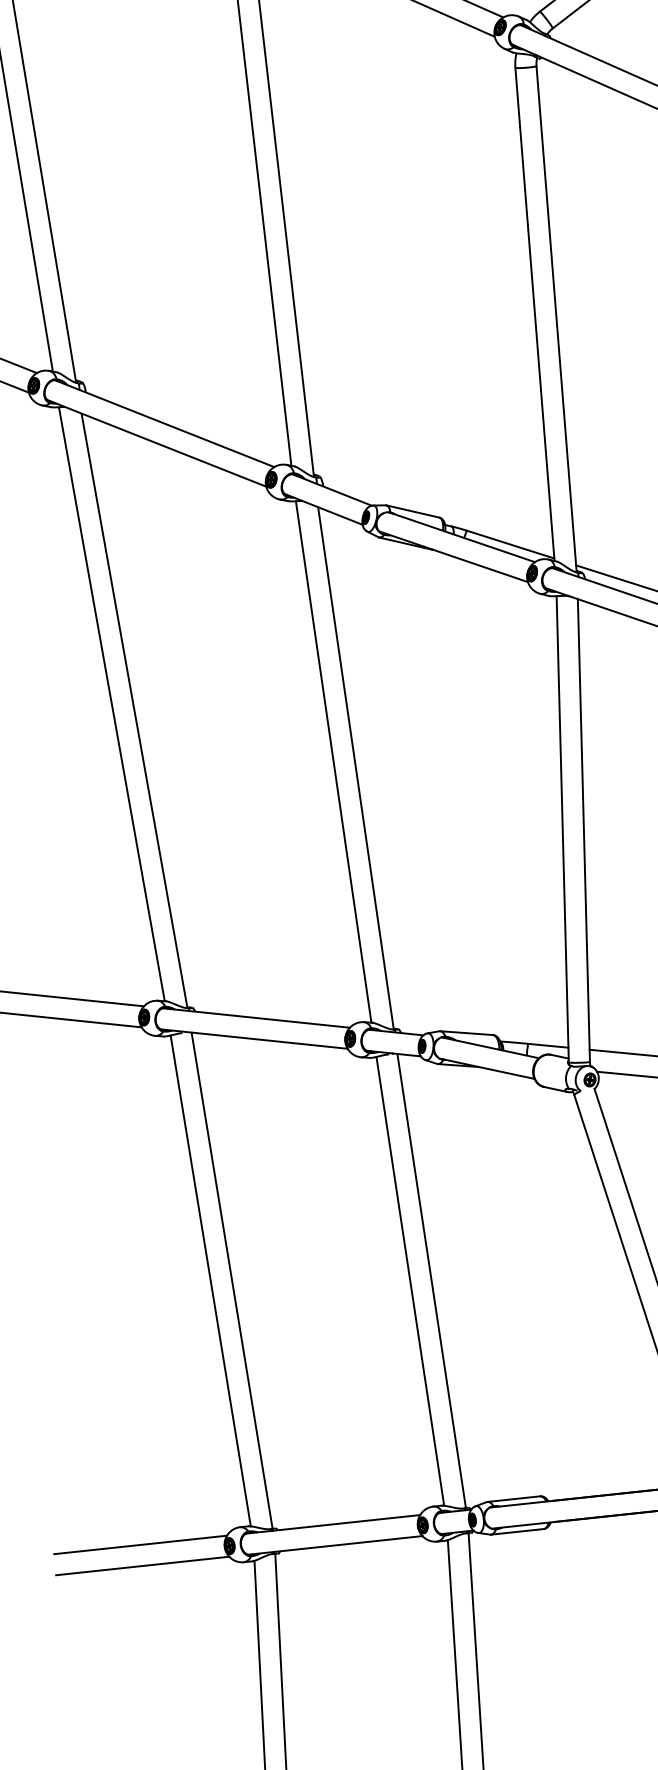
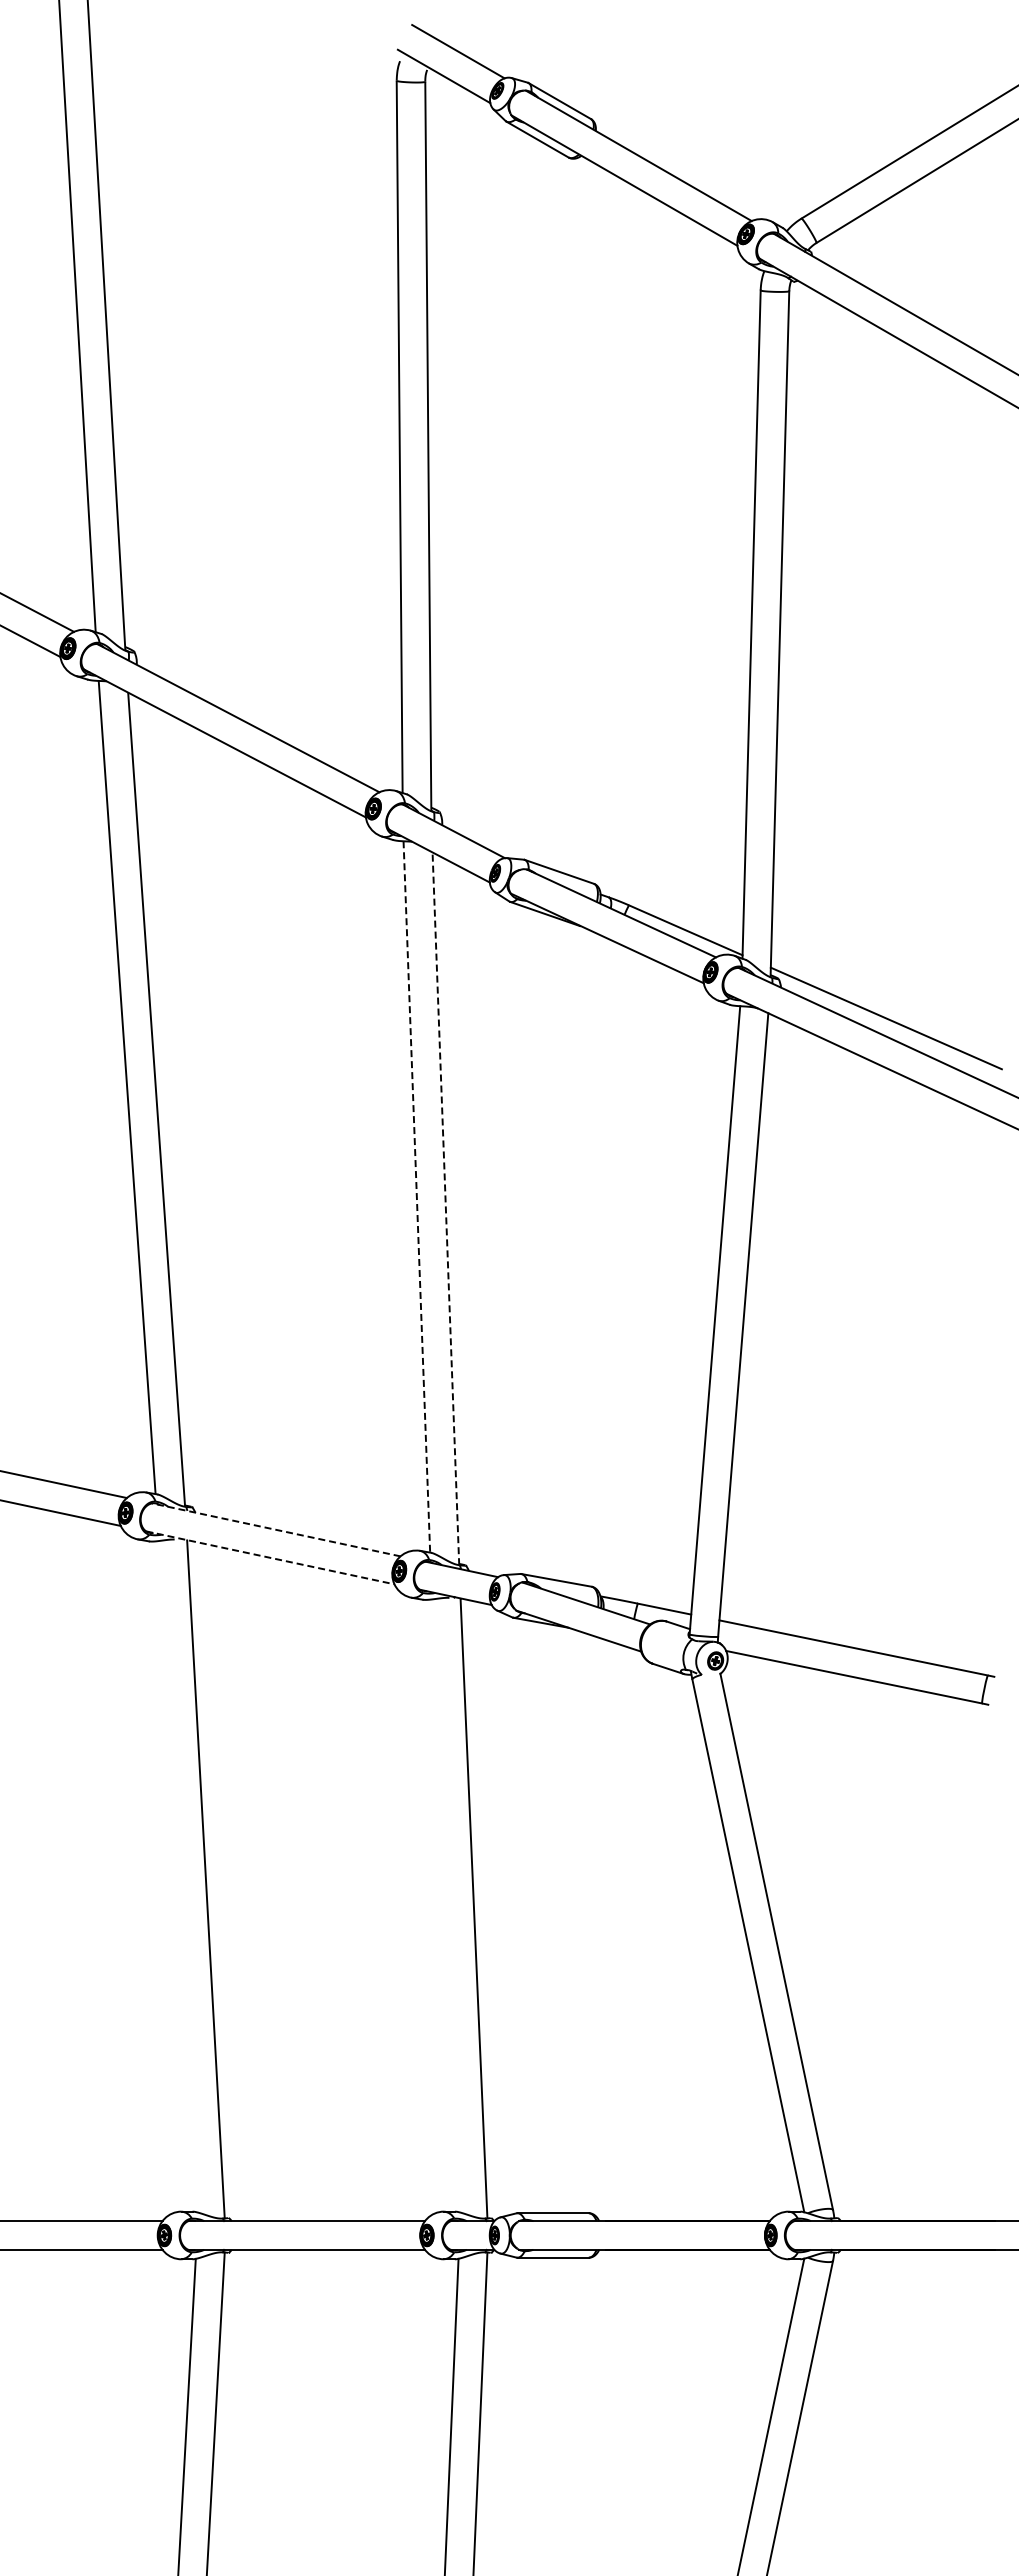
line: (333, 761) -> (416, 1196), solid -> dashed
line: (355, 768) -> (445, 1208), solid -> dashed
line: (255, 1017) -> (275, 1529), solid -> dashed
line: (254, 1038) -> (270, 1557), solid -> dashed
line: (210, 1280) -> (176, 1876), removed
line: (410, 1281) -> (445, 1905), removed

